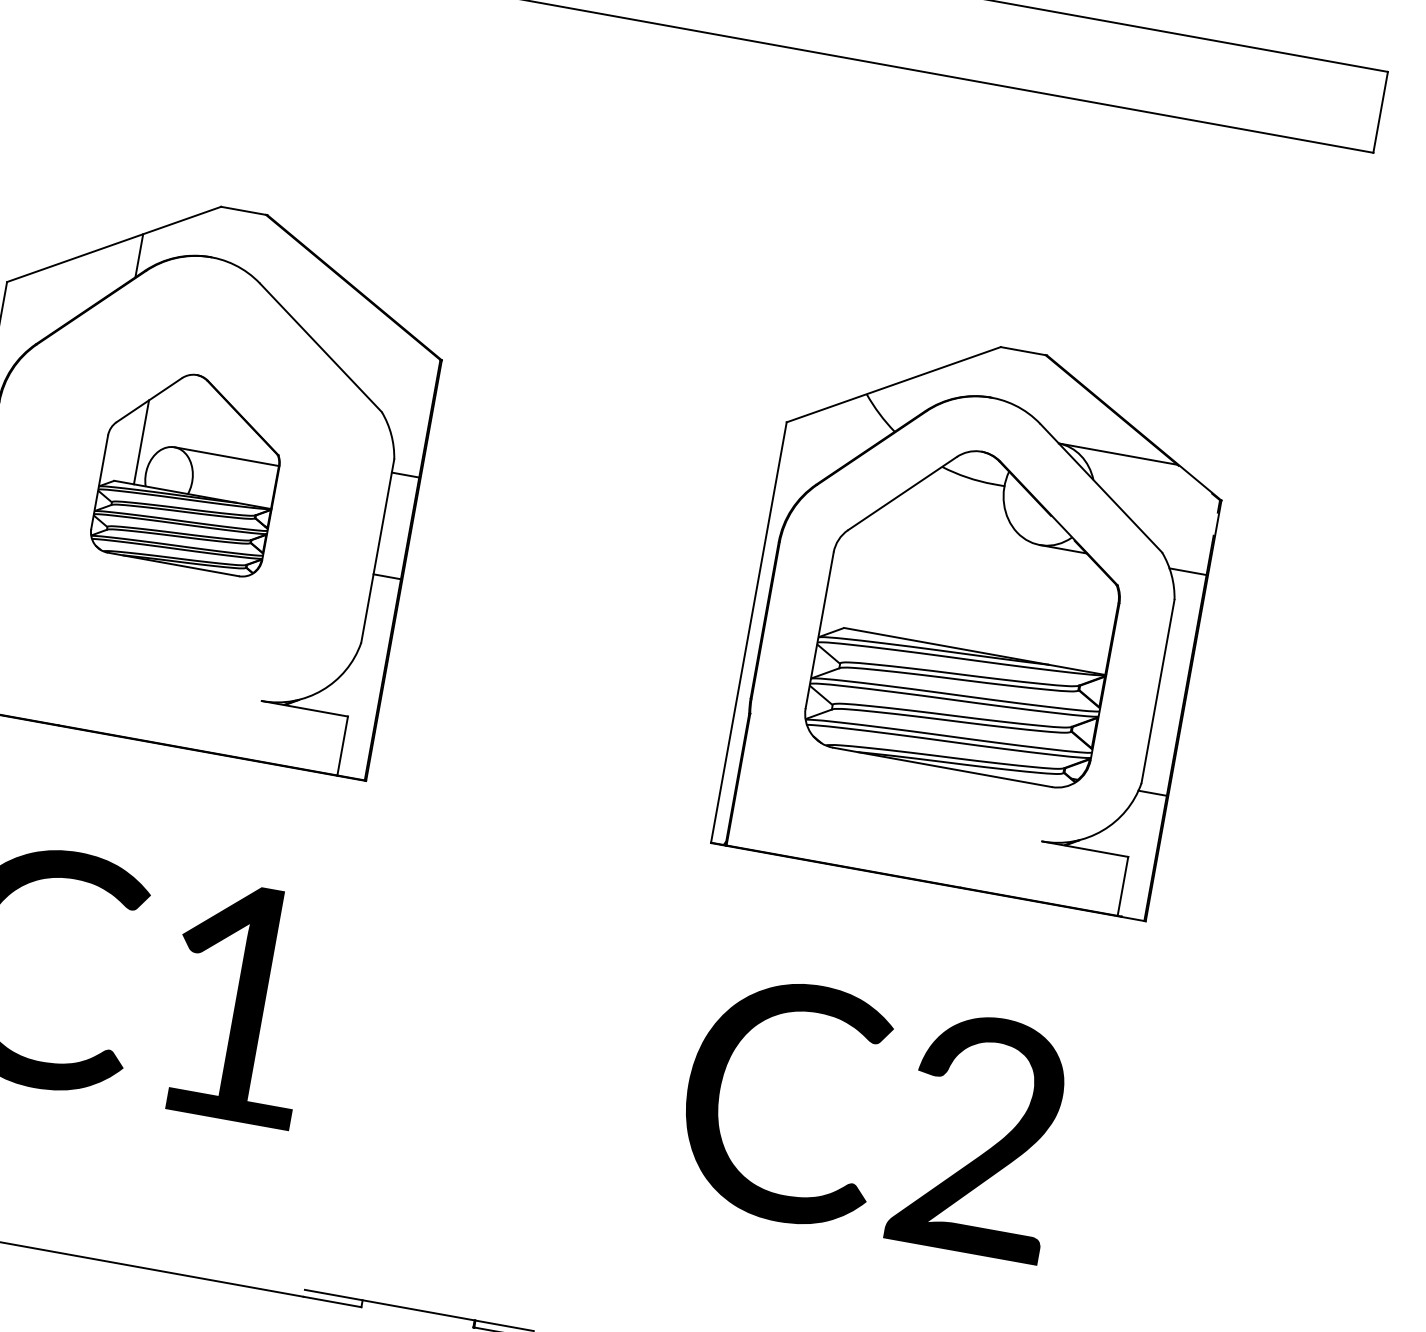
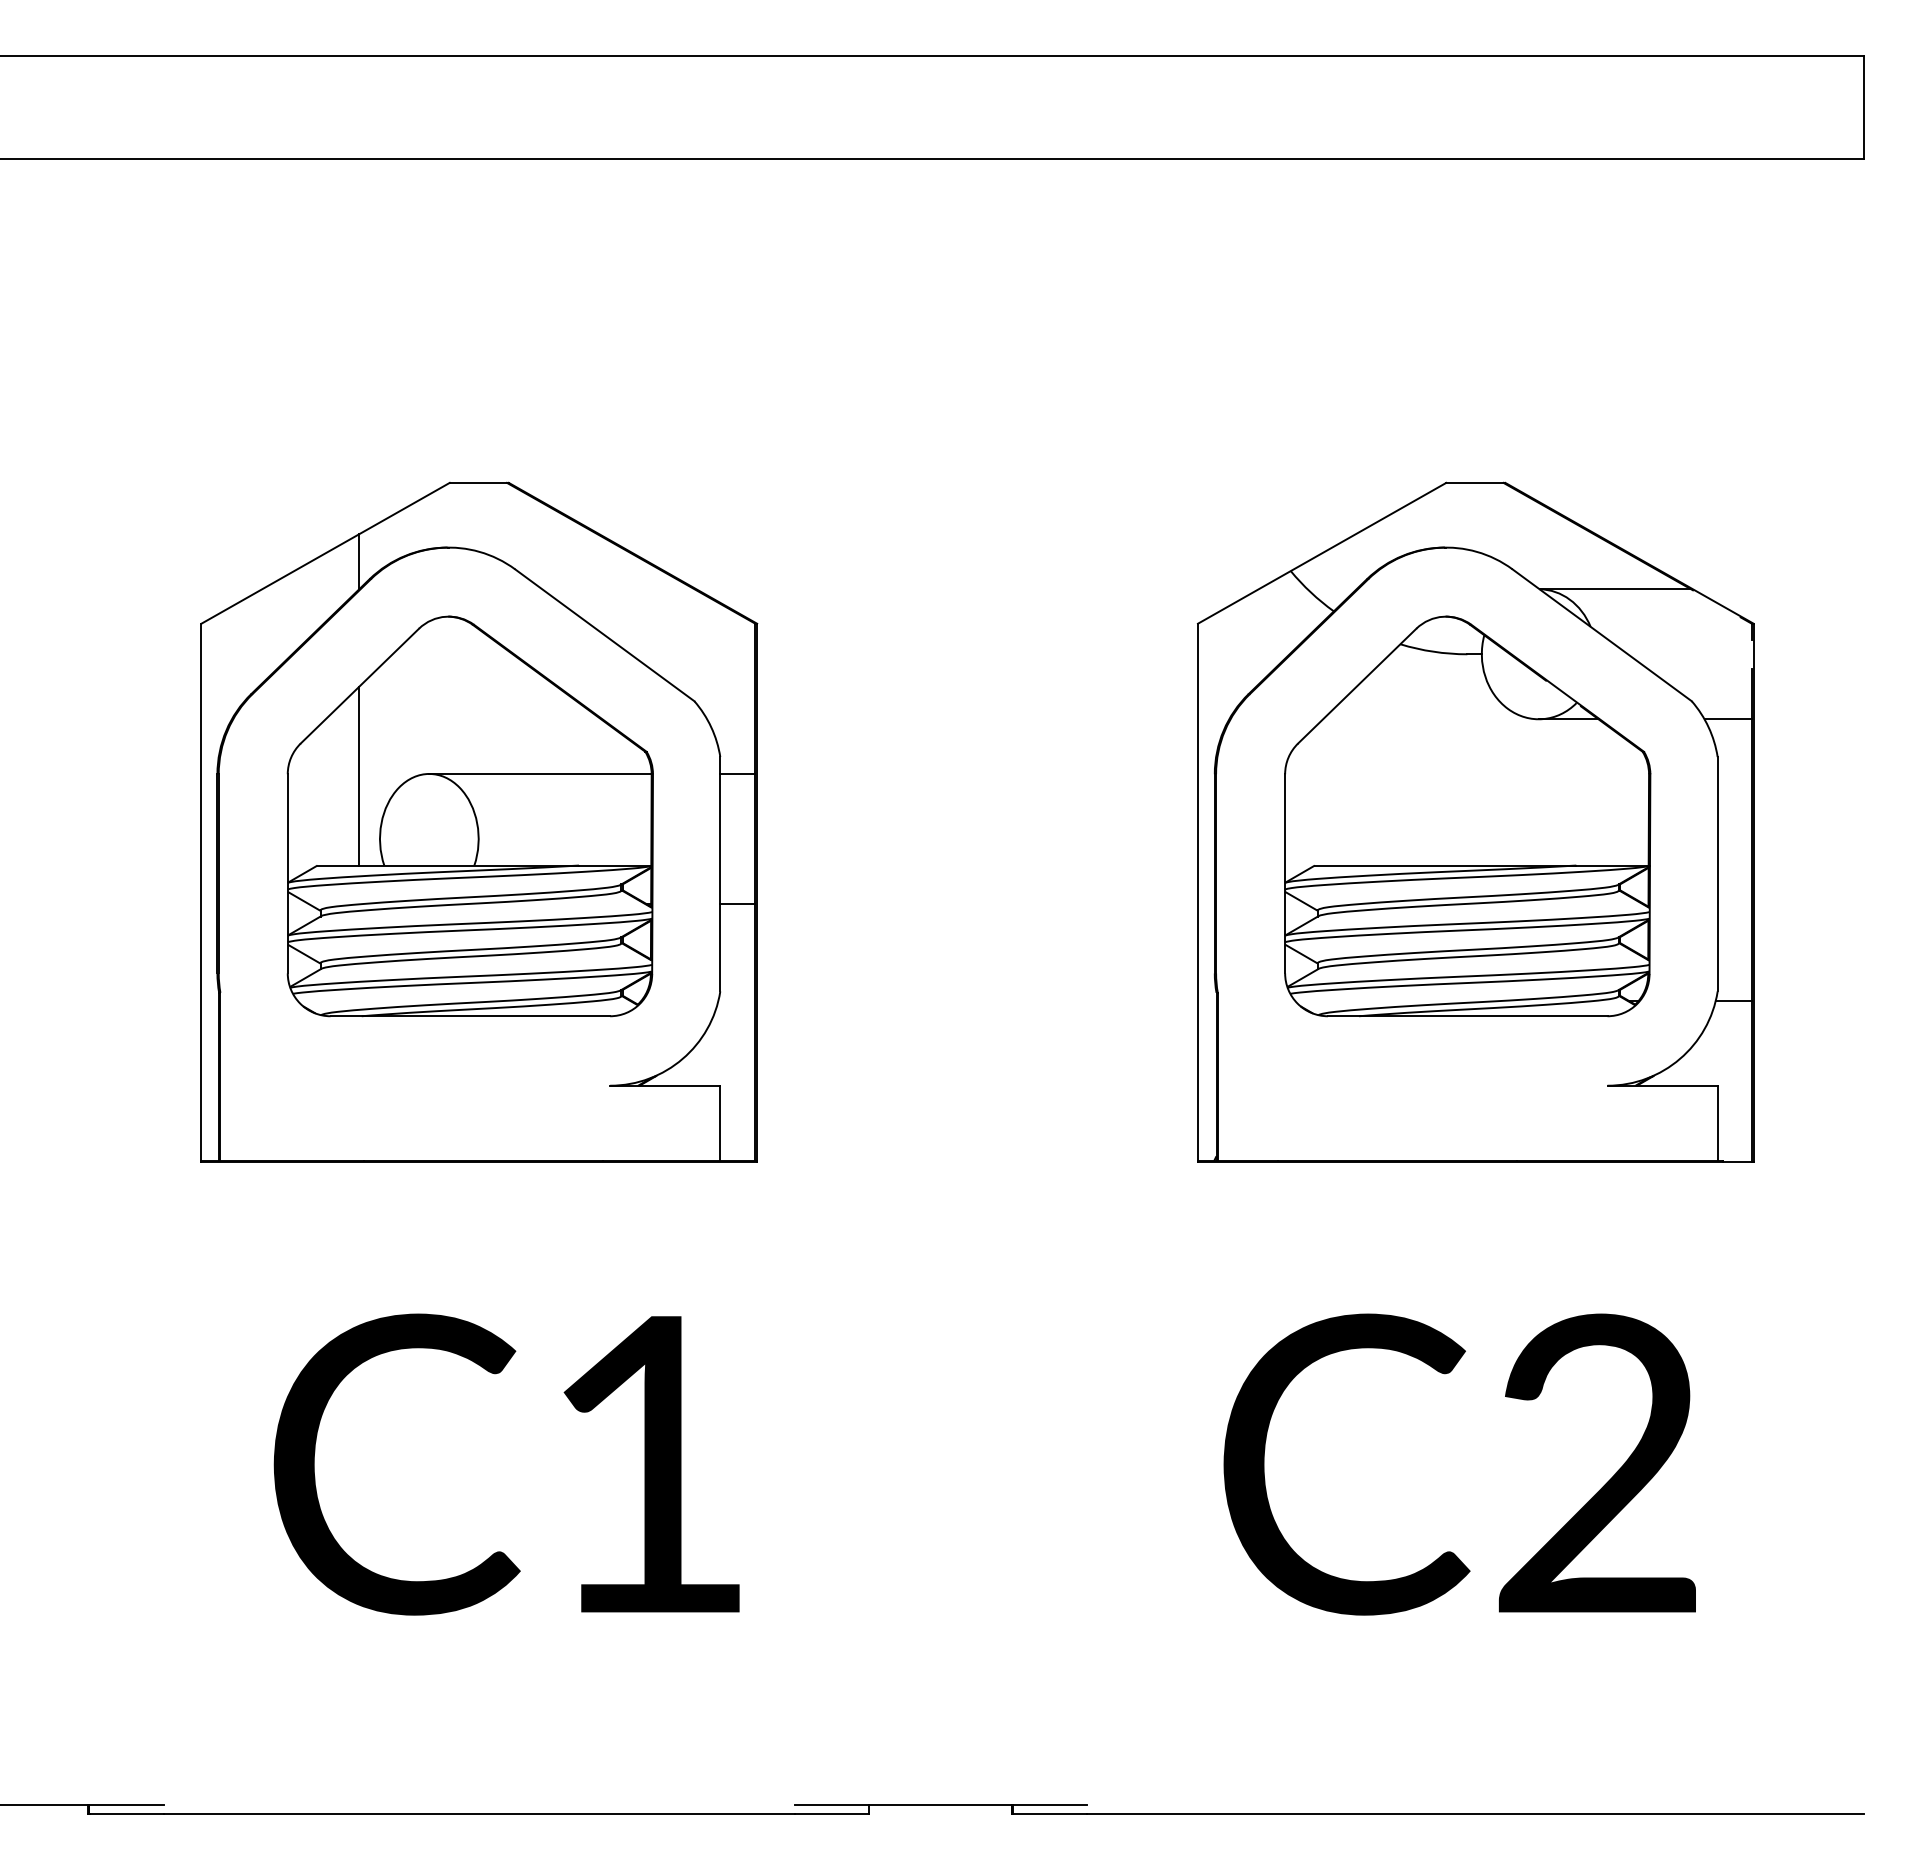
part: (189, 470) -> (469, 816), size x1.67

